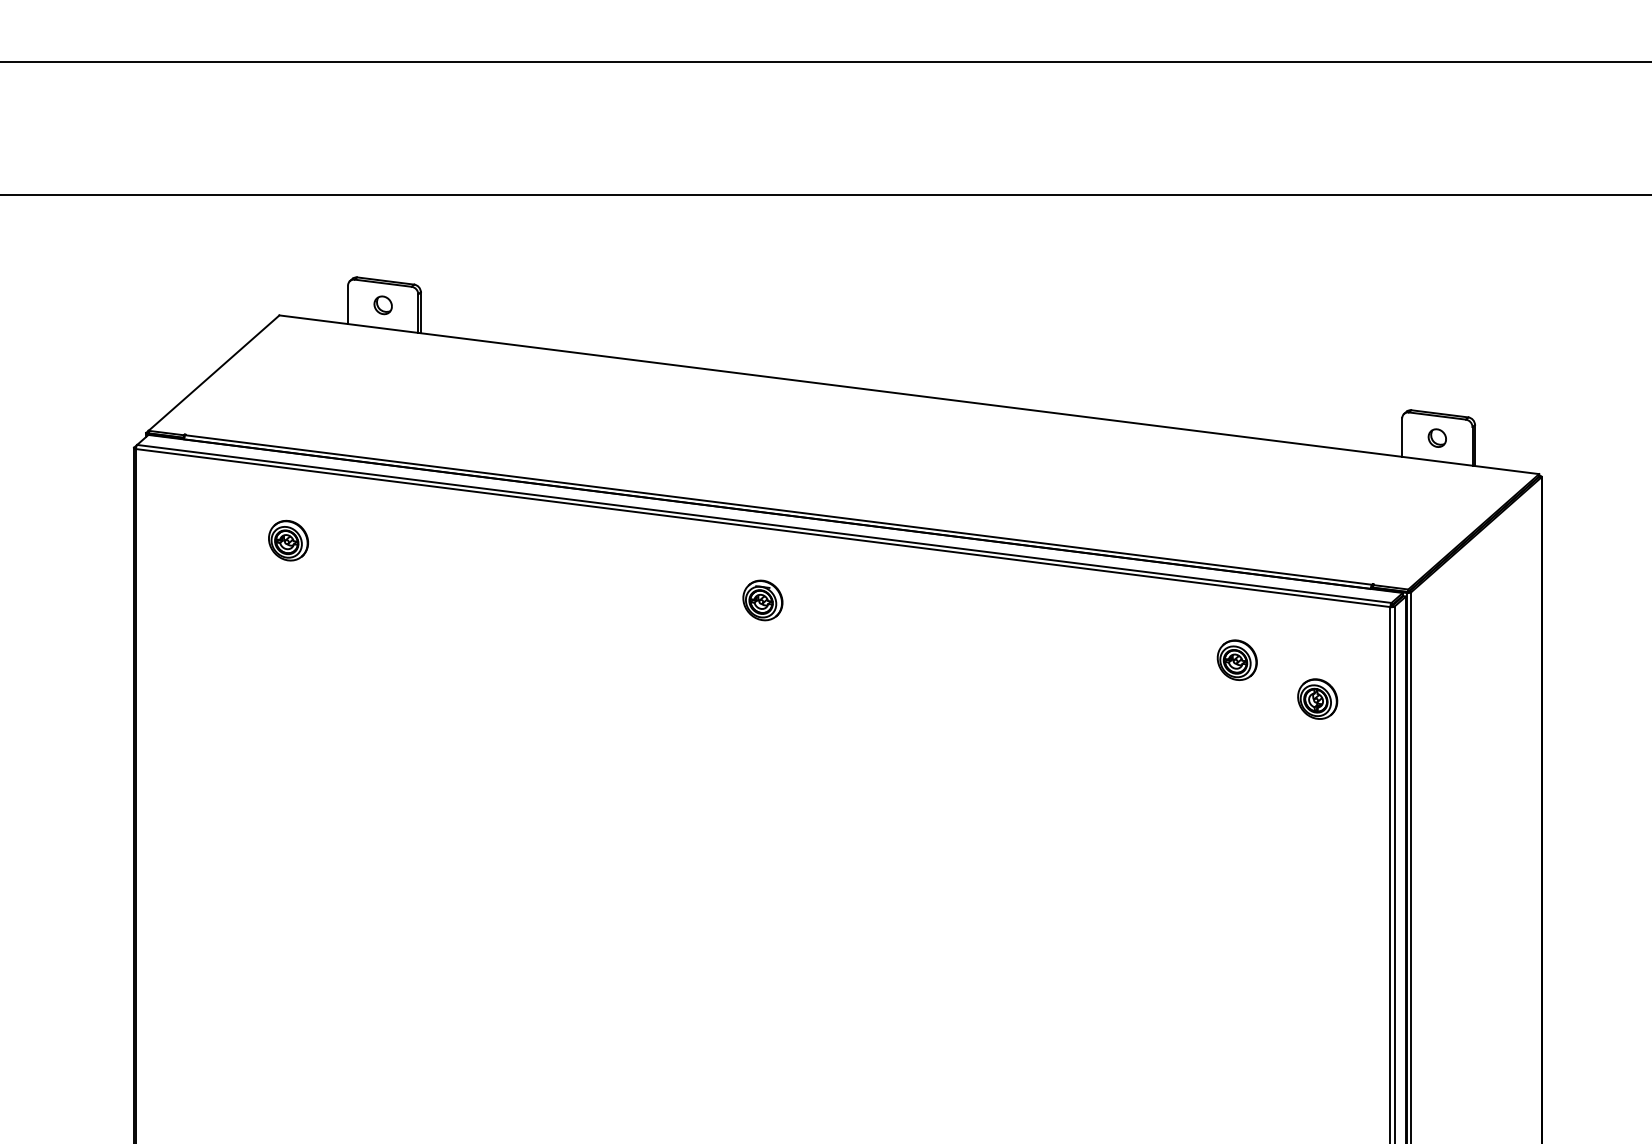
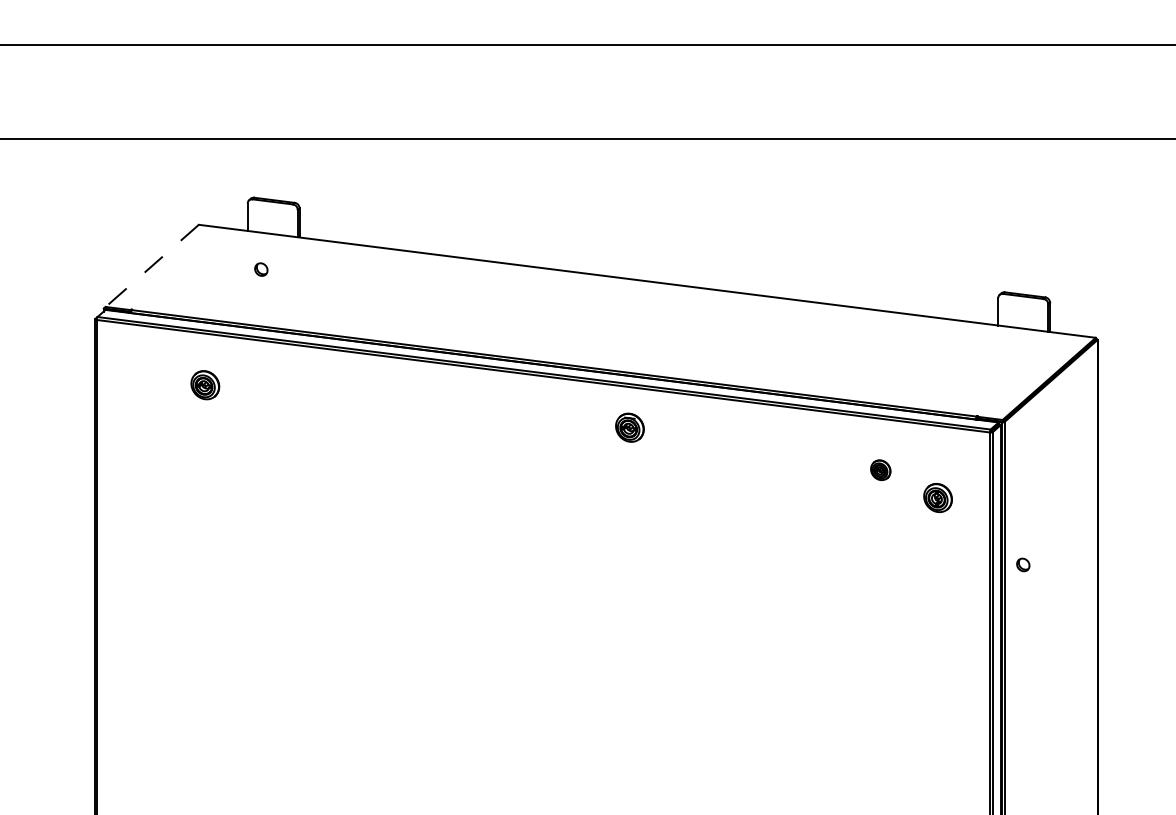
part: (382, 305) -> (260, 269), moved
line: (213, 373) -> (151, 266), solid -> dashed
part: (1436, 437) -> (1022, 564), moved
part: (762, 600) -> (629, 427), moved
part: (1236, 659) -> (880, 469), size x0.7

